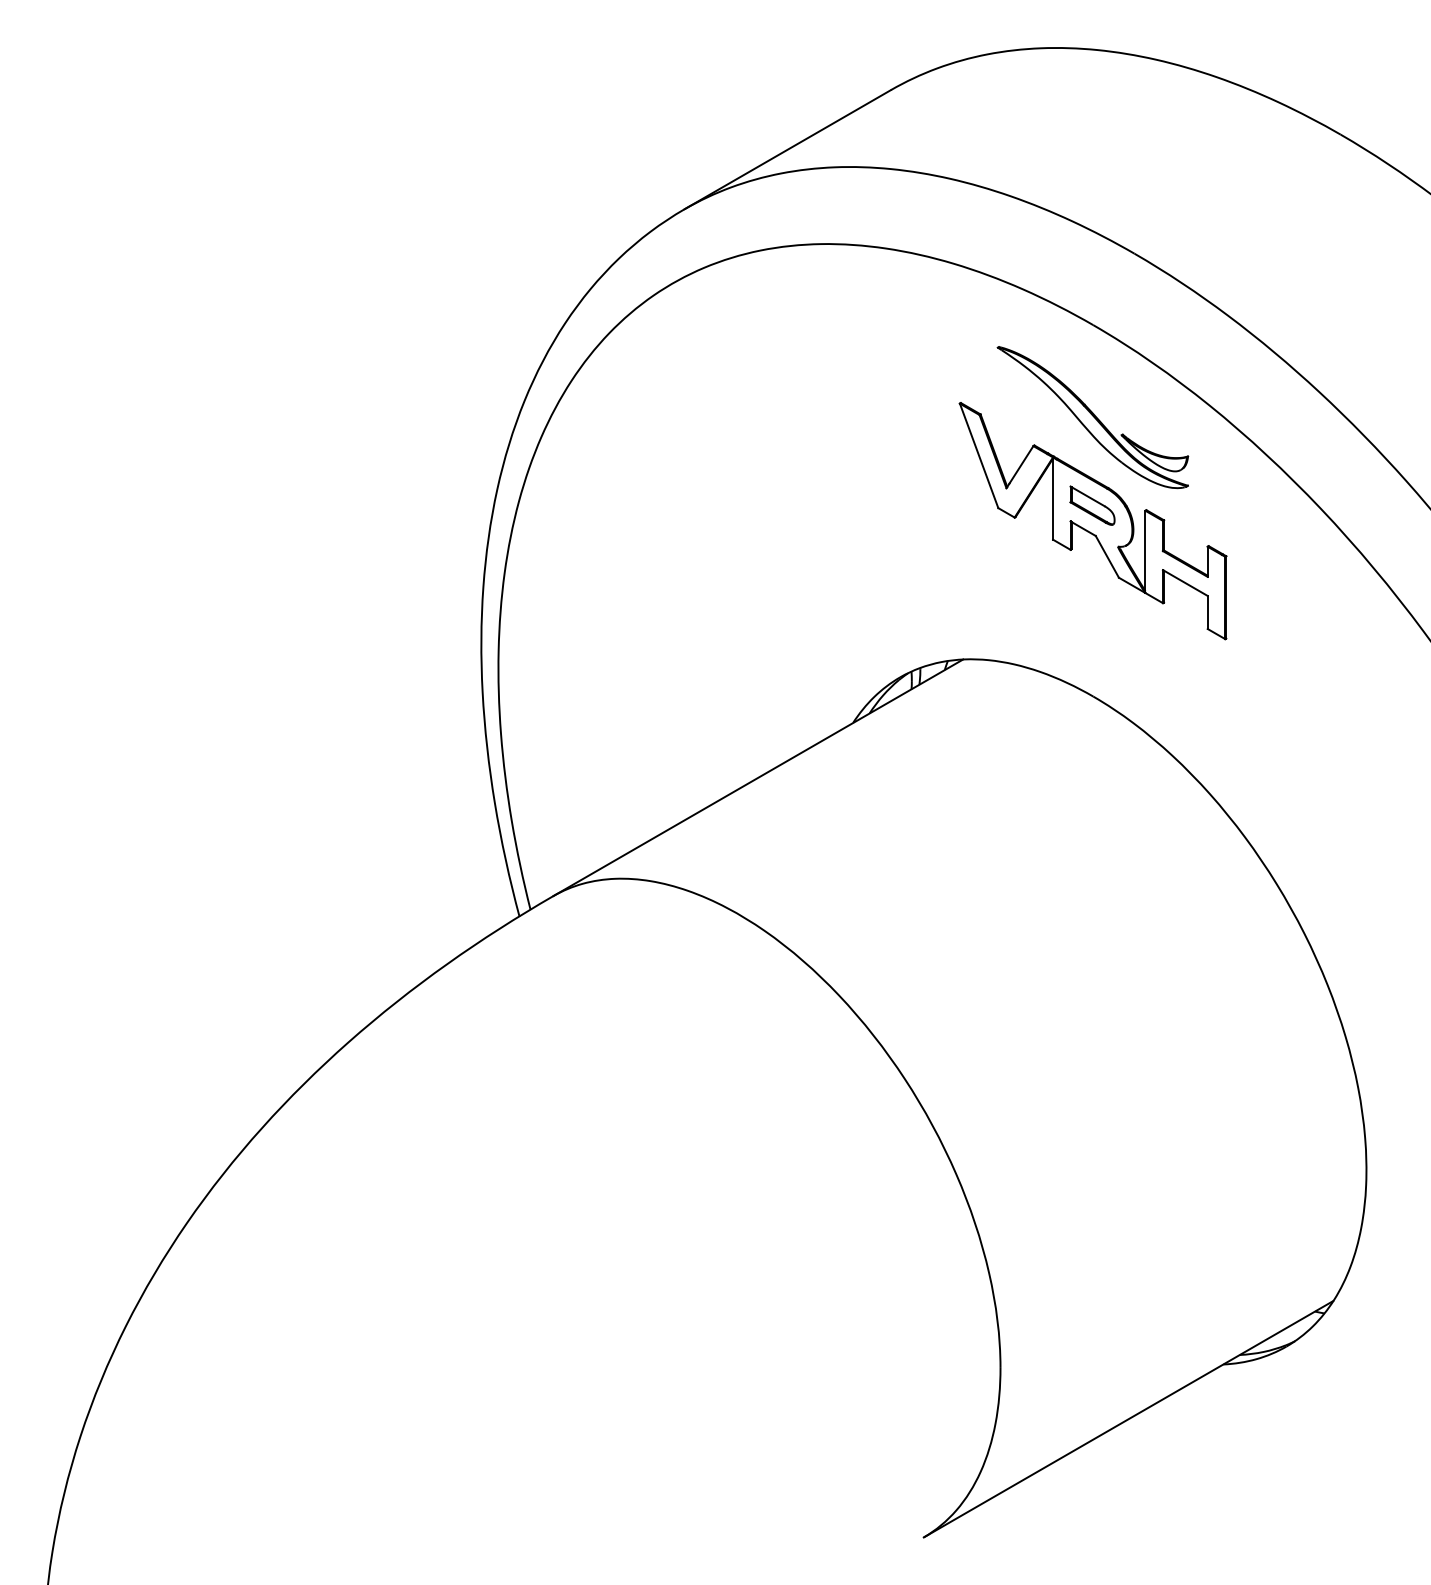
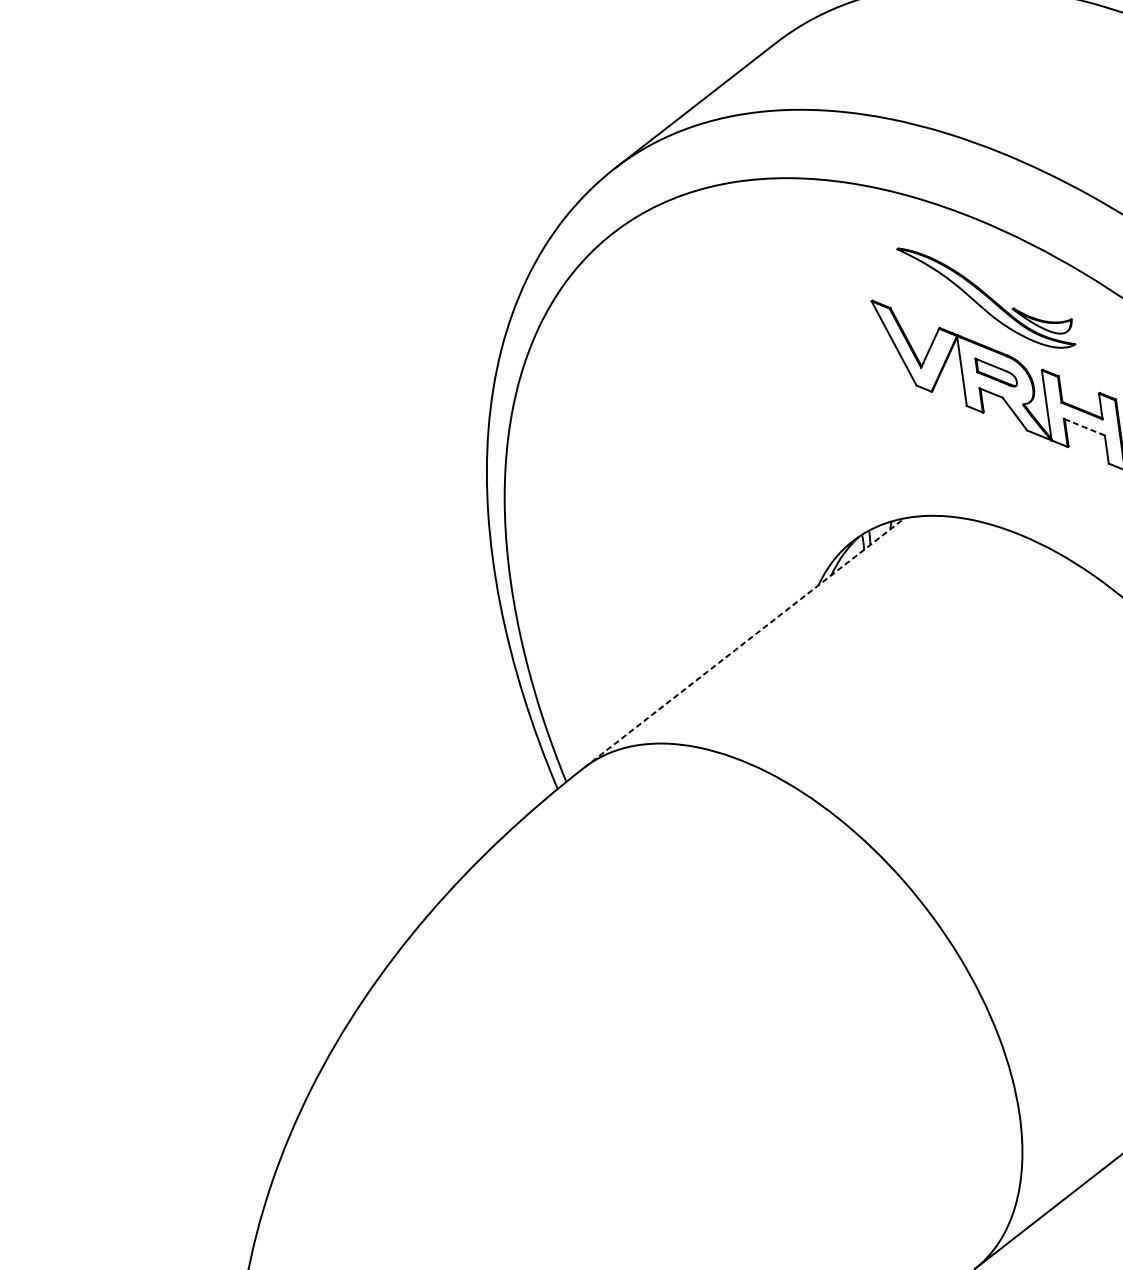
line: (1185, 583) -> (1084, 427), solid -> dashed
line: (758, 777) -> (744, 642), solid -> dashed

